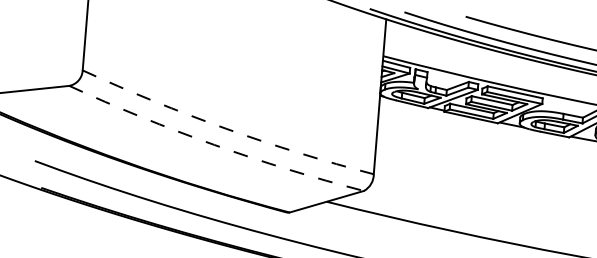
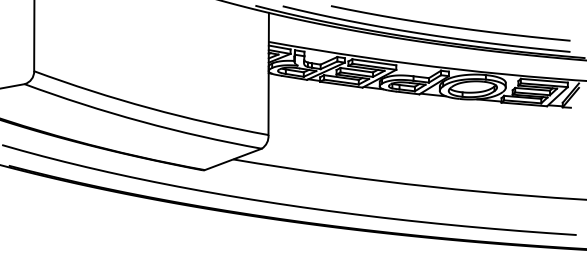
arc: (225, 128) -> (149, 108), dashed -> solid
arc: (213, 144) -> (141, 121), dashed -> solid

